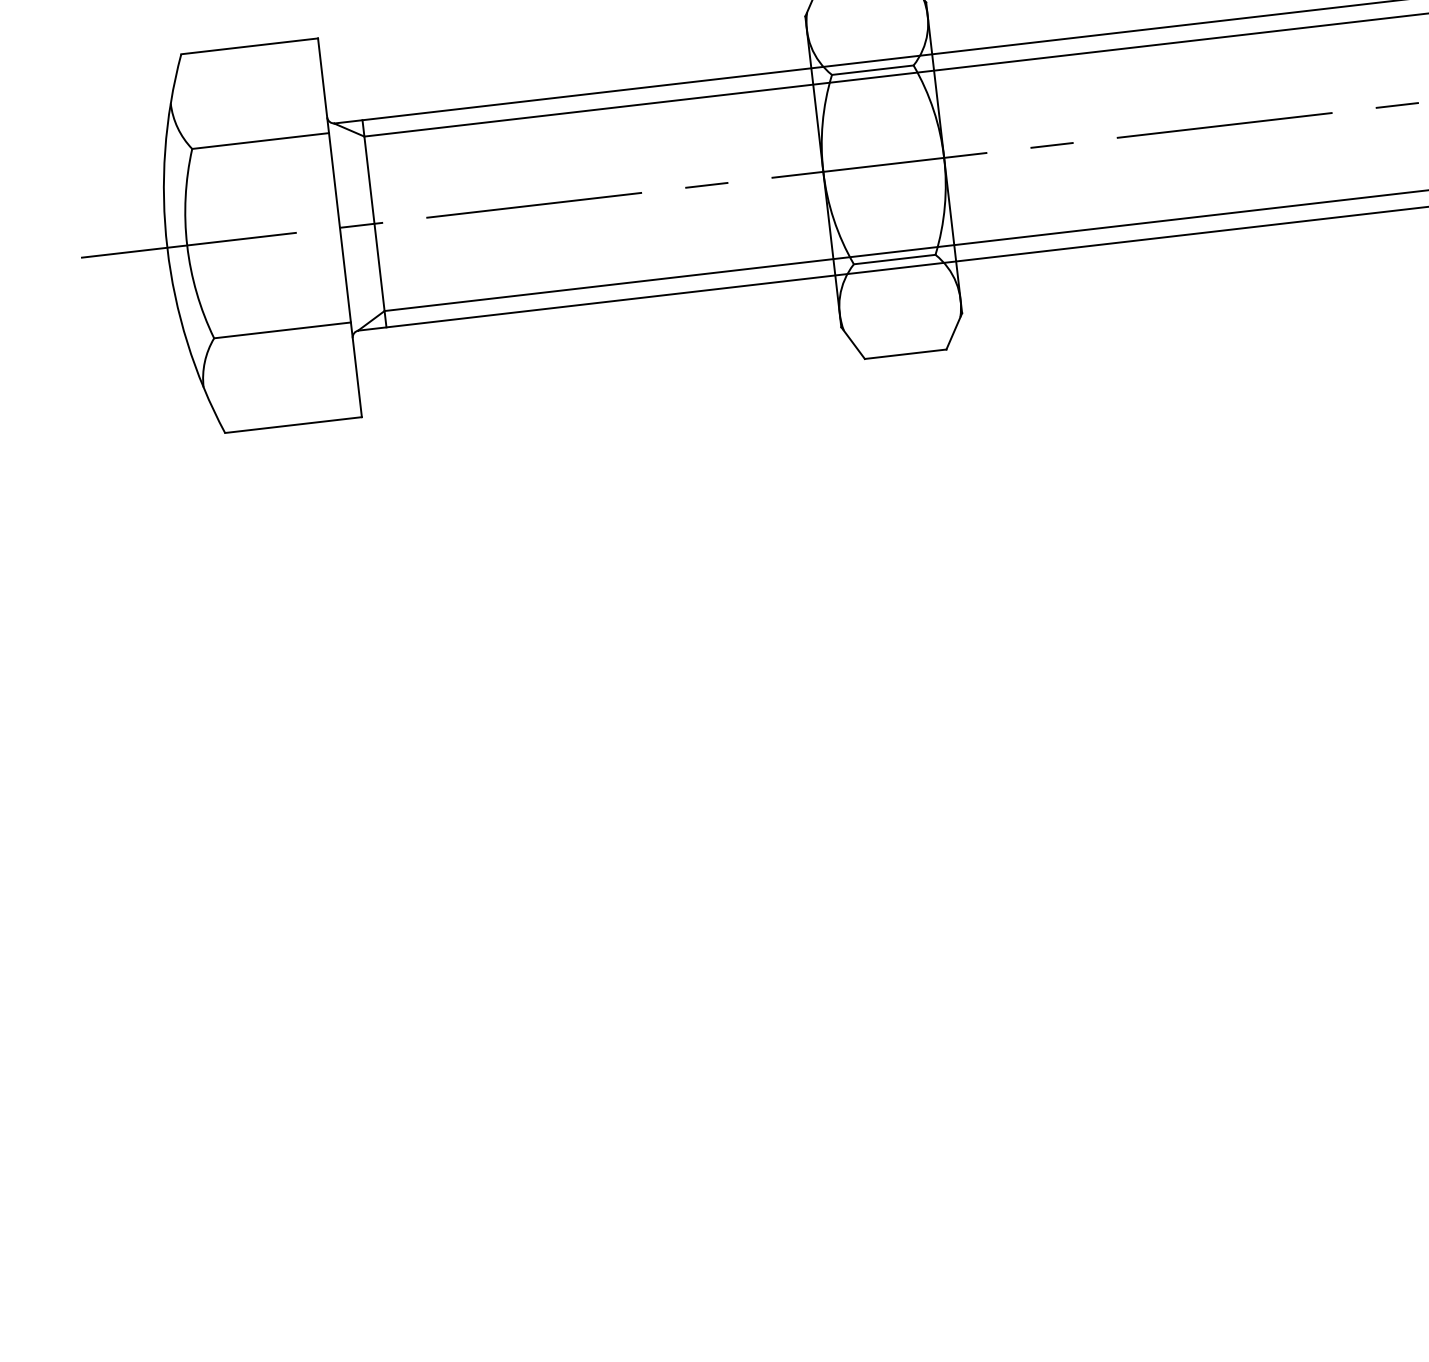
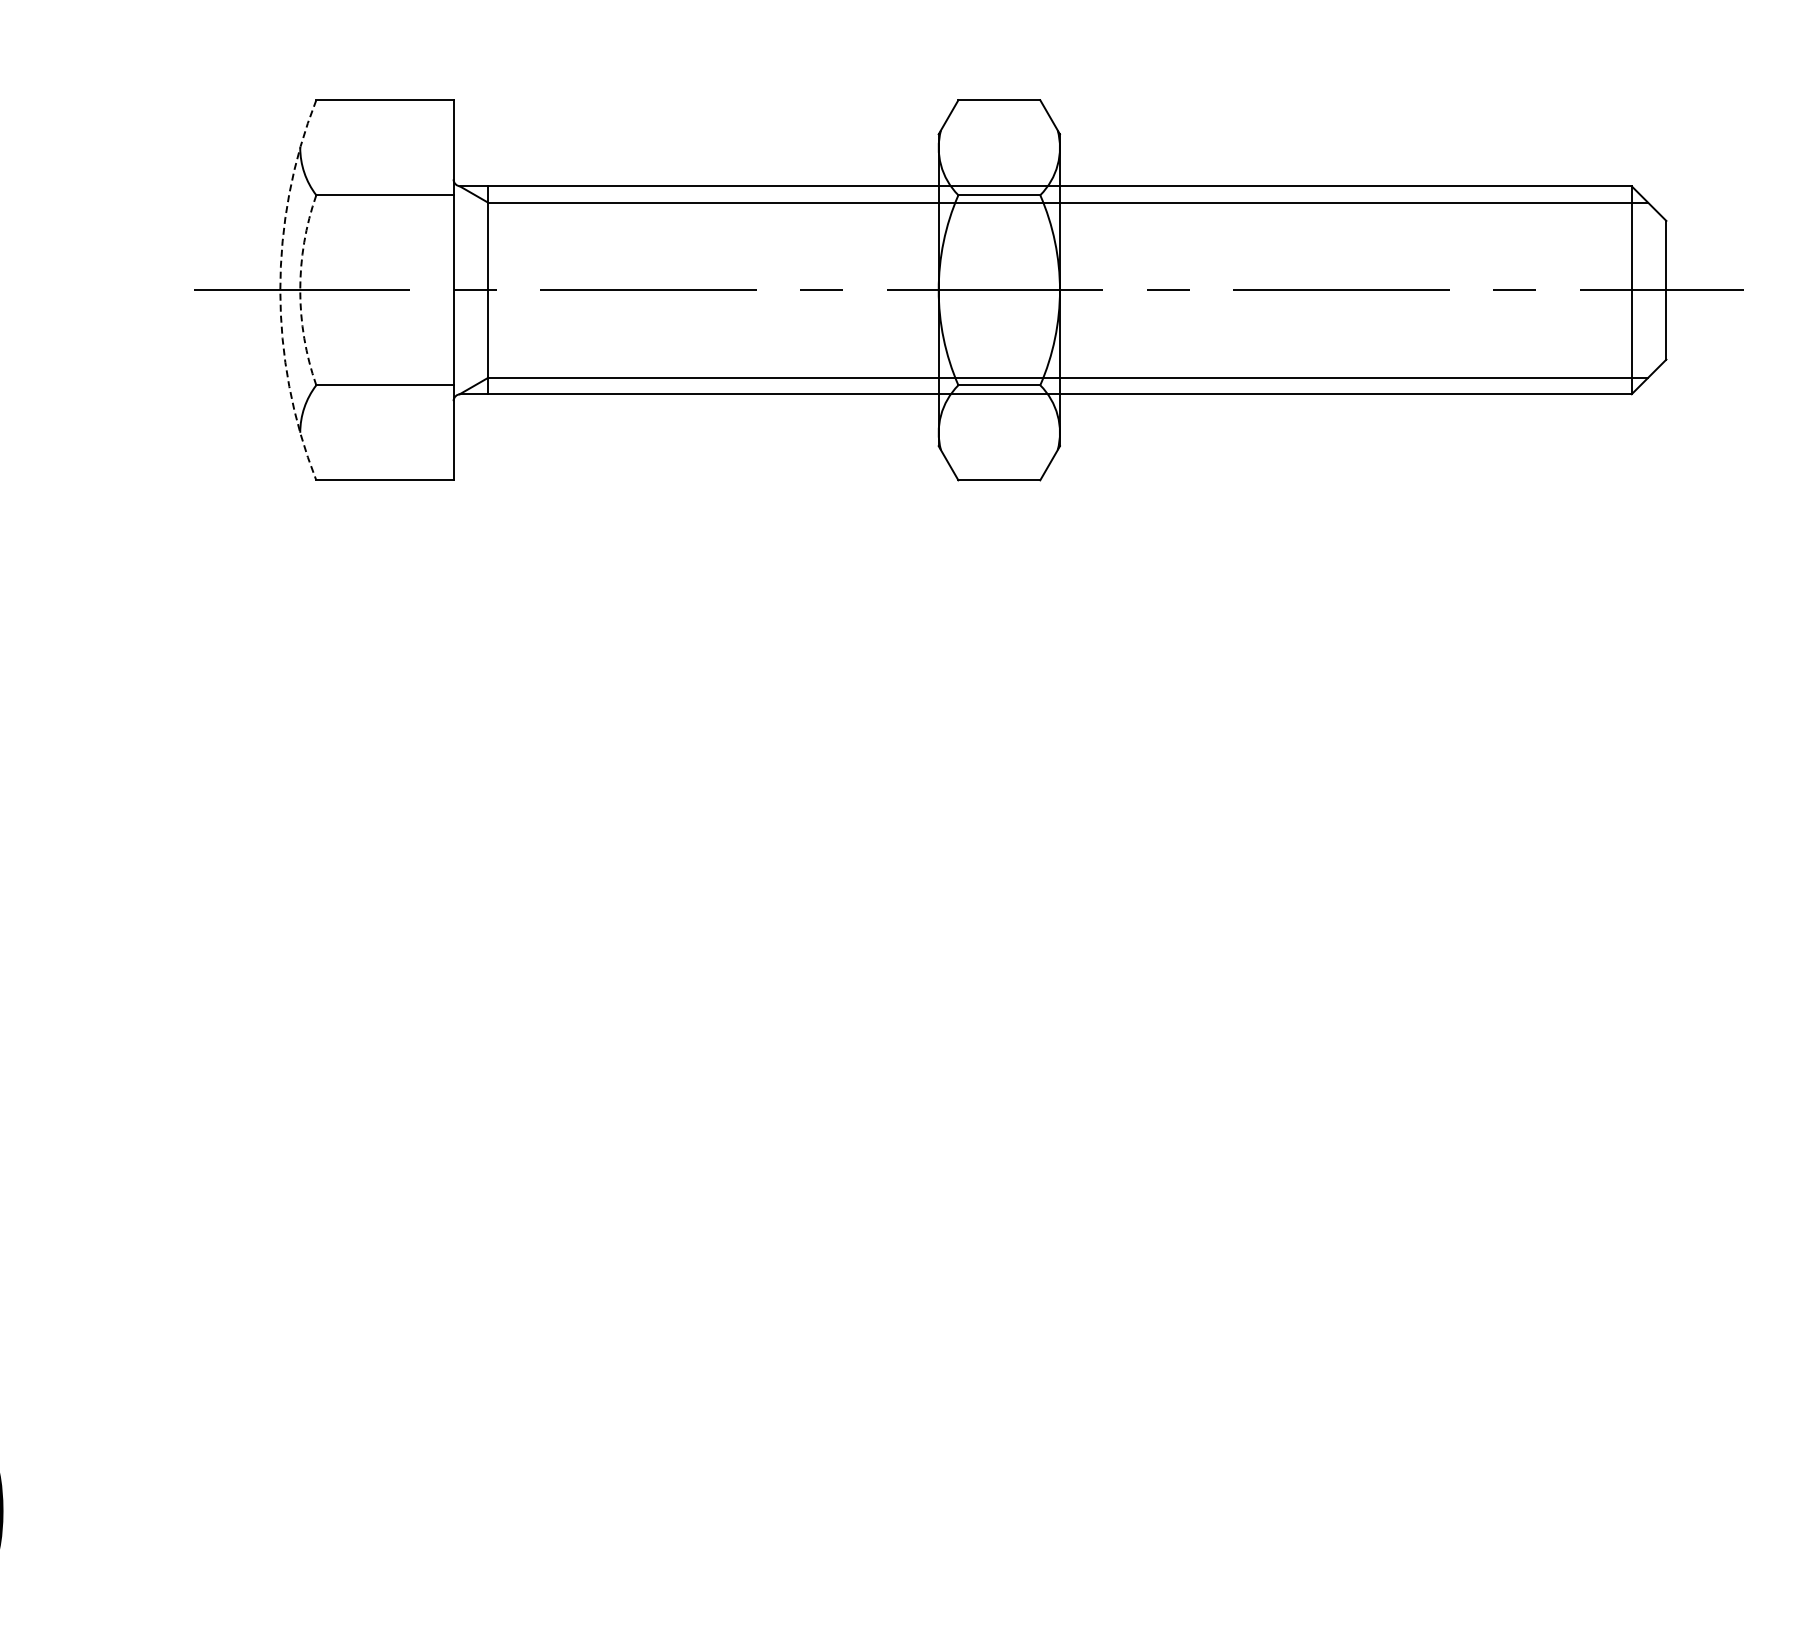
arc: (187, 245) -> (300, 290), solid -> dashed
arc: (167, 247) -> (280, 290), solid -> dashed

